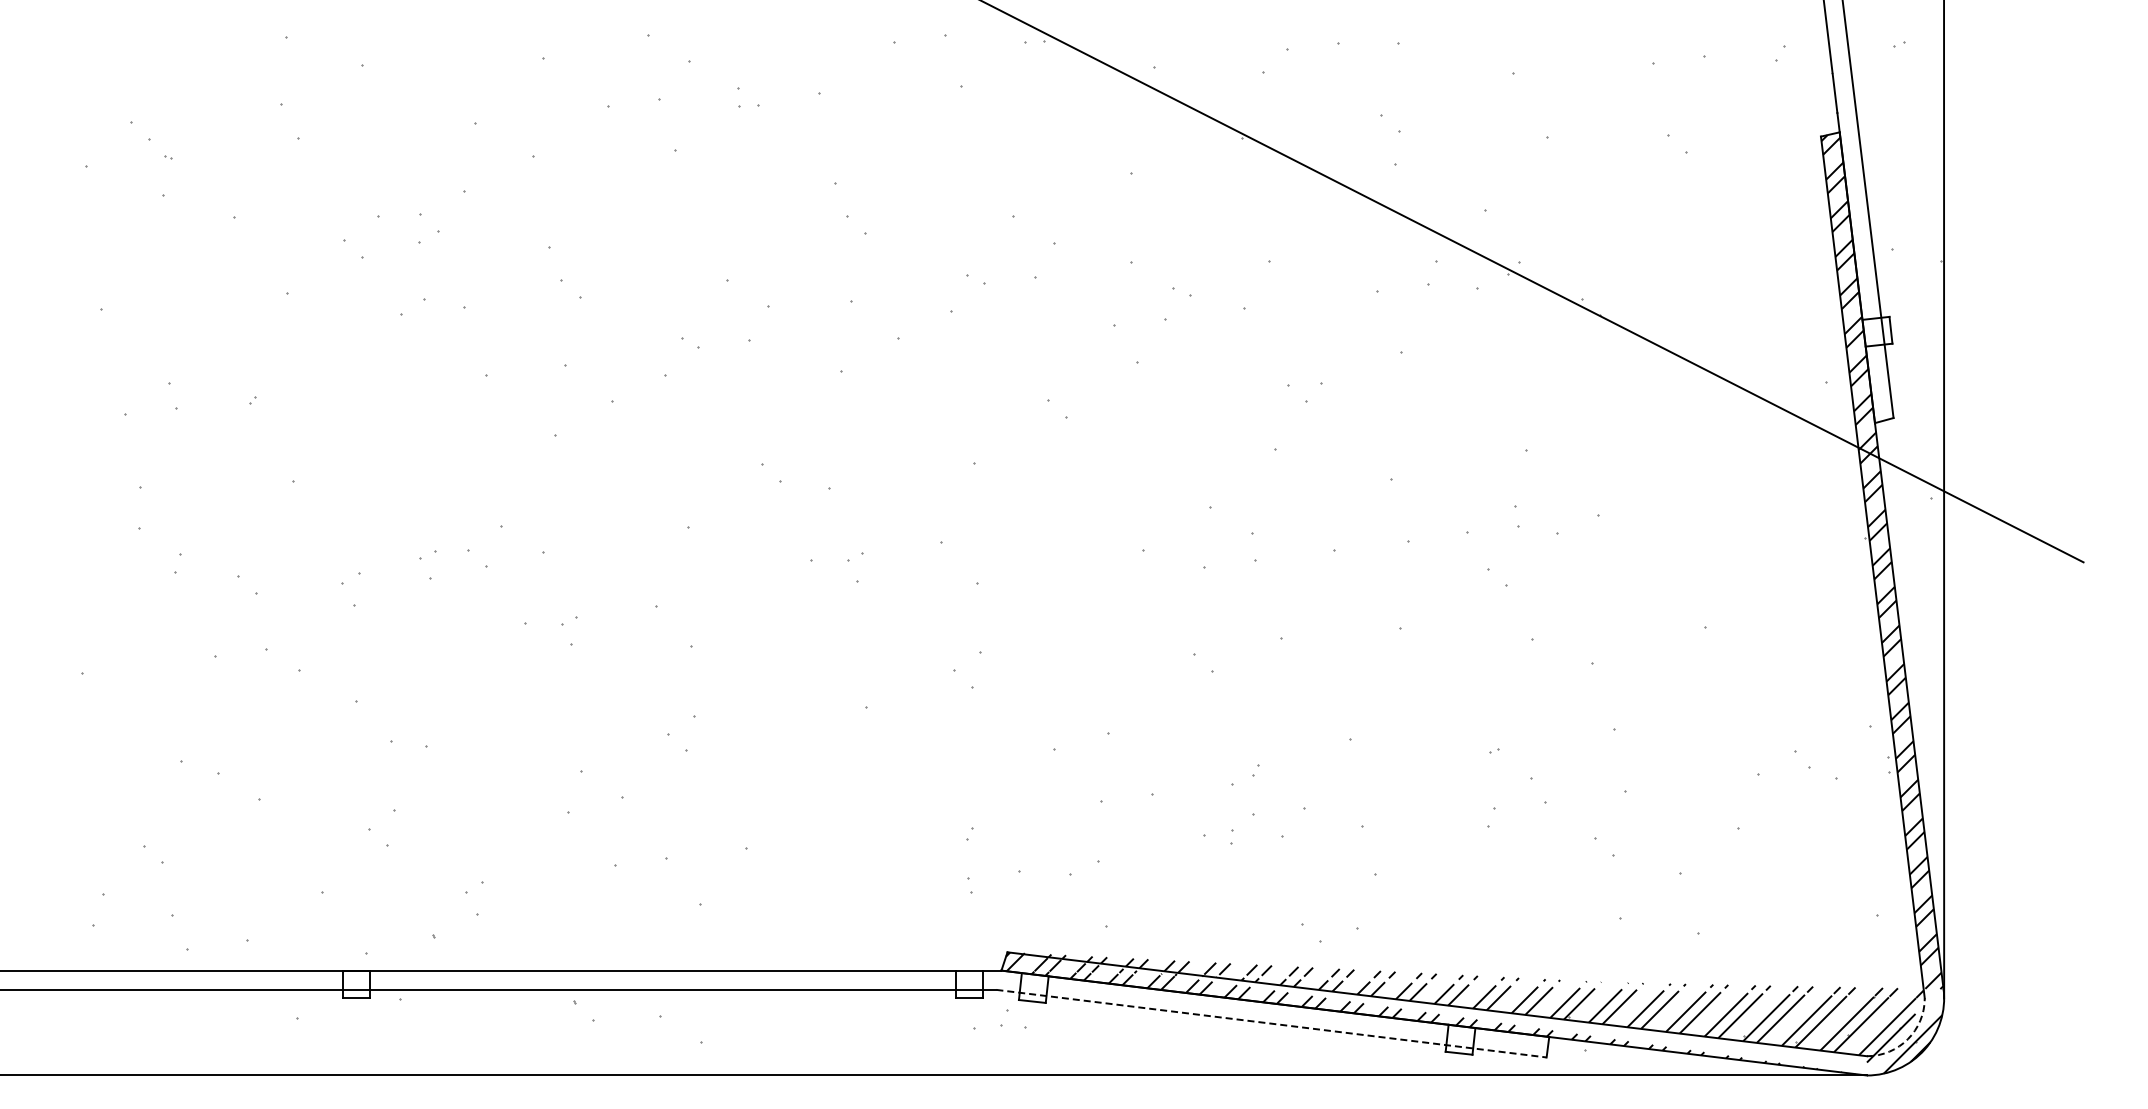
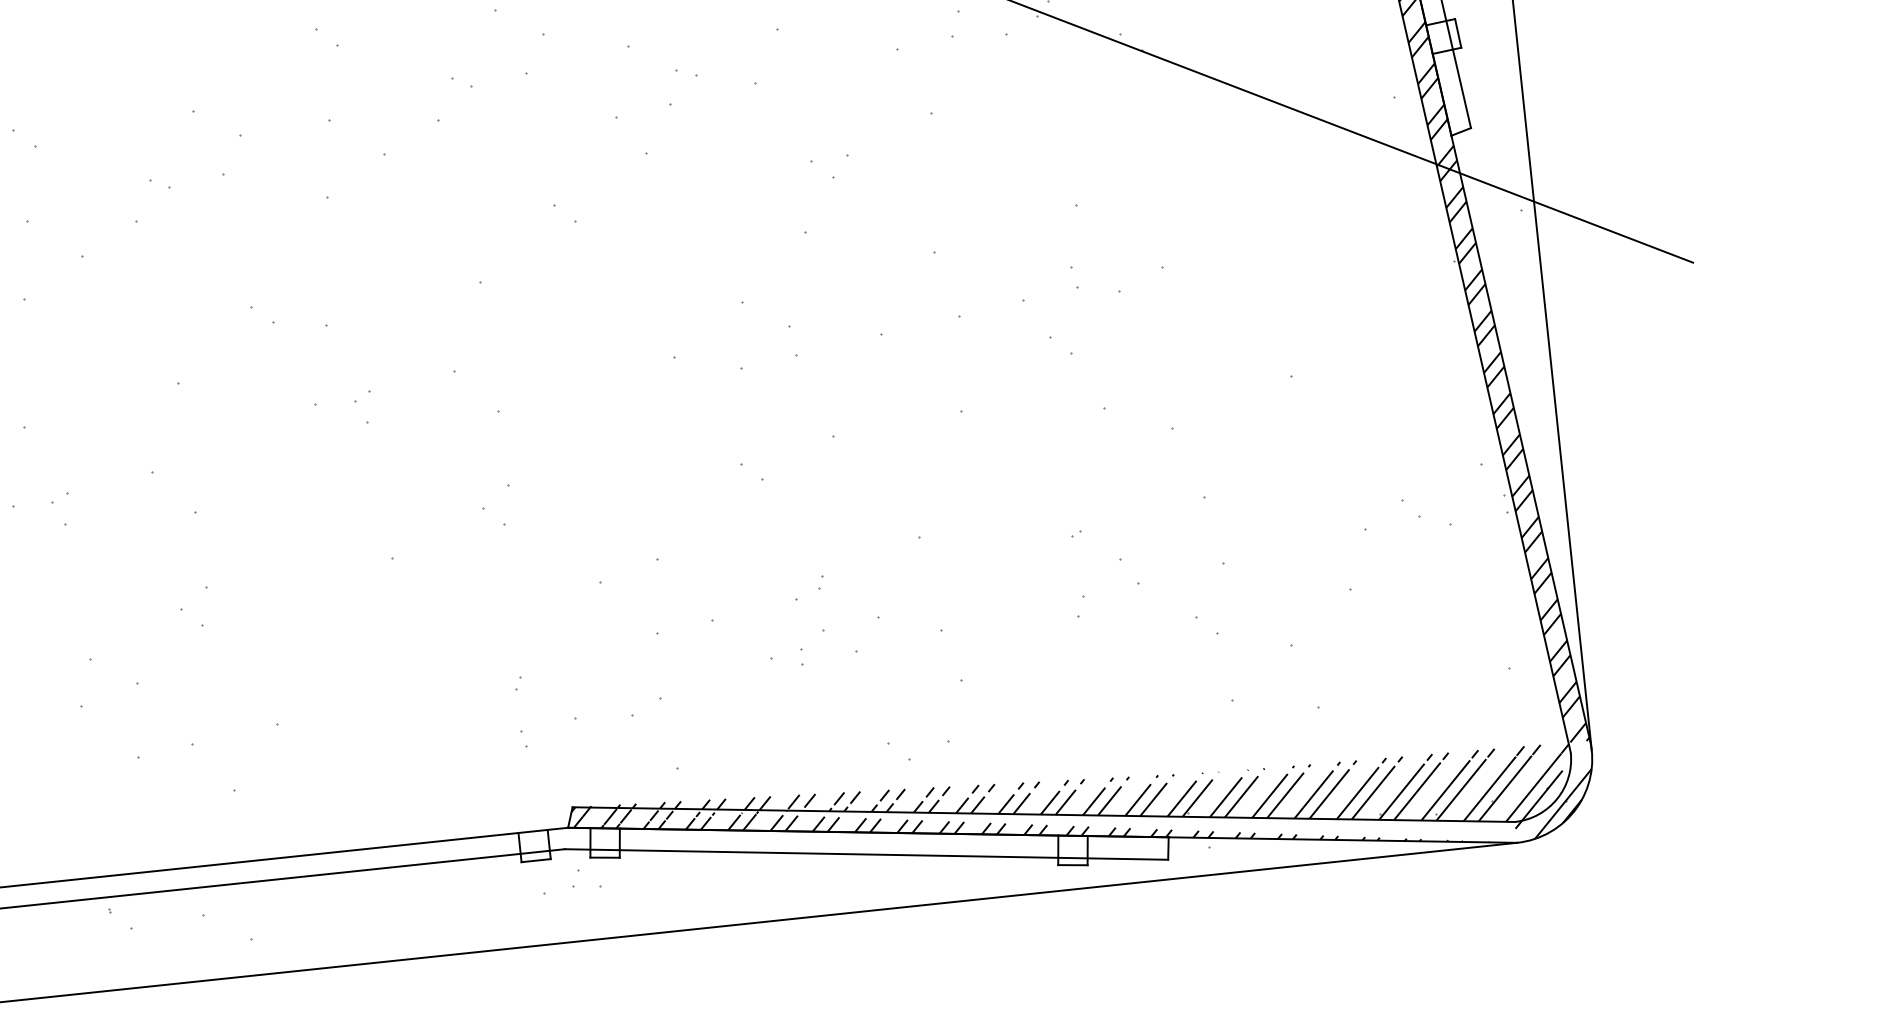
line: (1272, 1023) -> (867, 854), dashed -> solid
arc: (1907, 1039) -> (1556, 799), dashed -> solid

